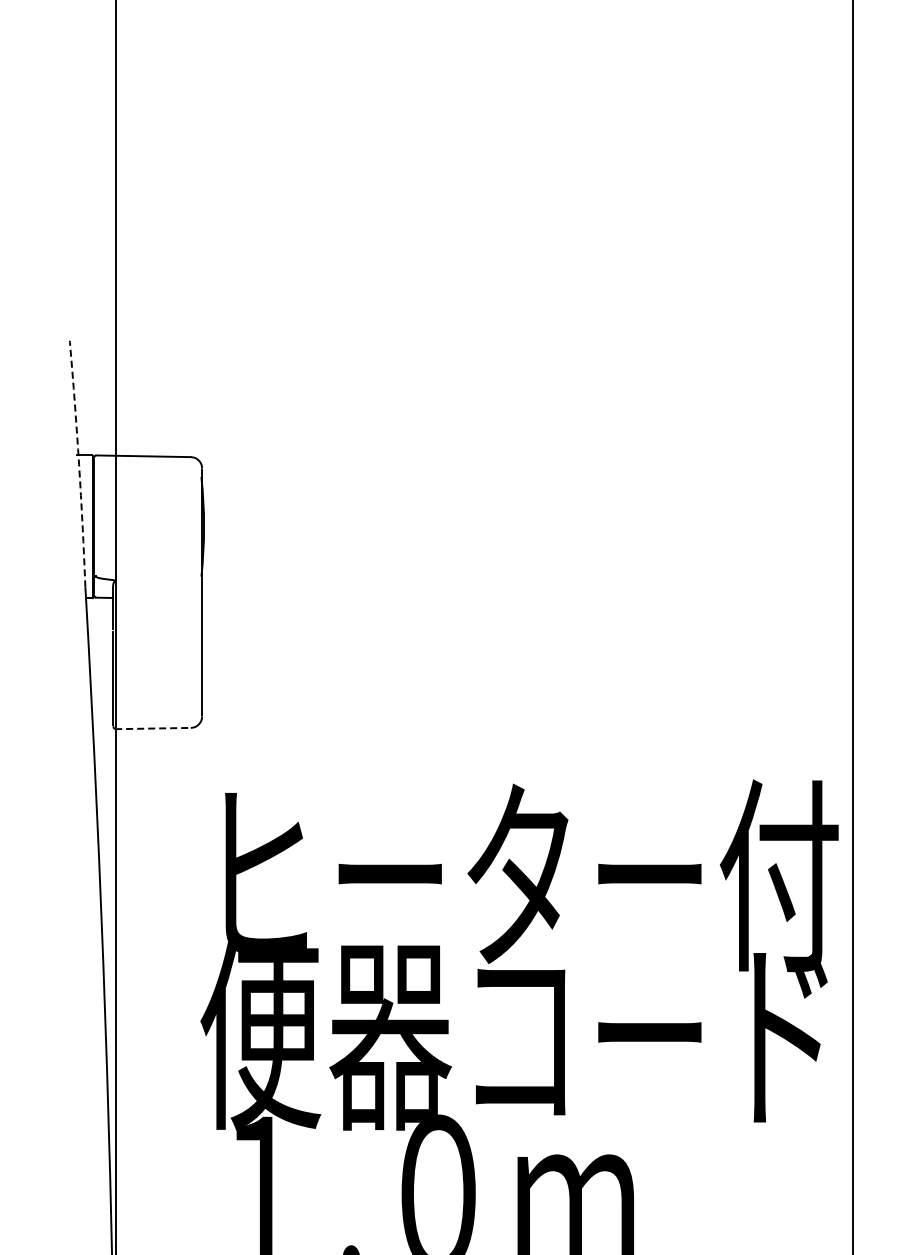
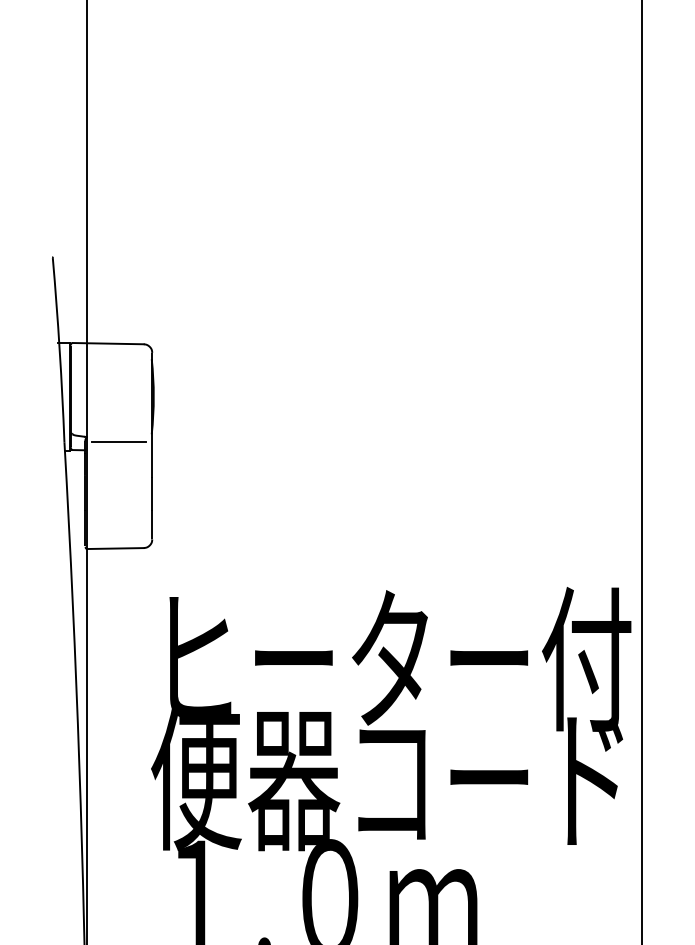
arc: (79, 464) -> (60, 349), dashed -> solid
line: (157, 586) -> (118, 441), added
line: (153, 728) -> (115, 548), dashed -> solid

